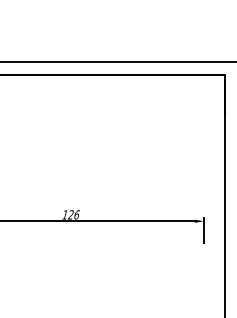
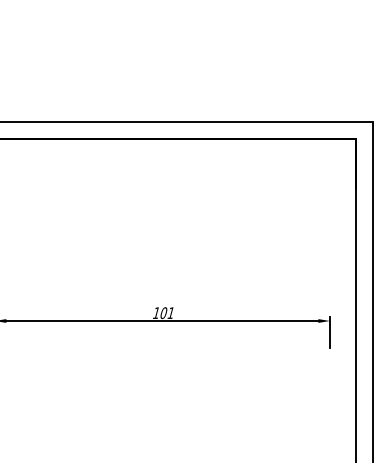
text: (73, 215) -> (166, 313), 126 -> 101

